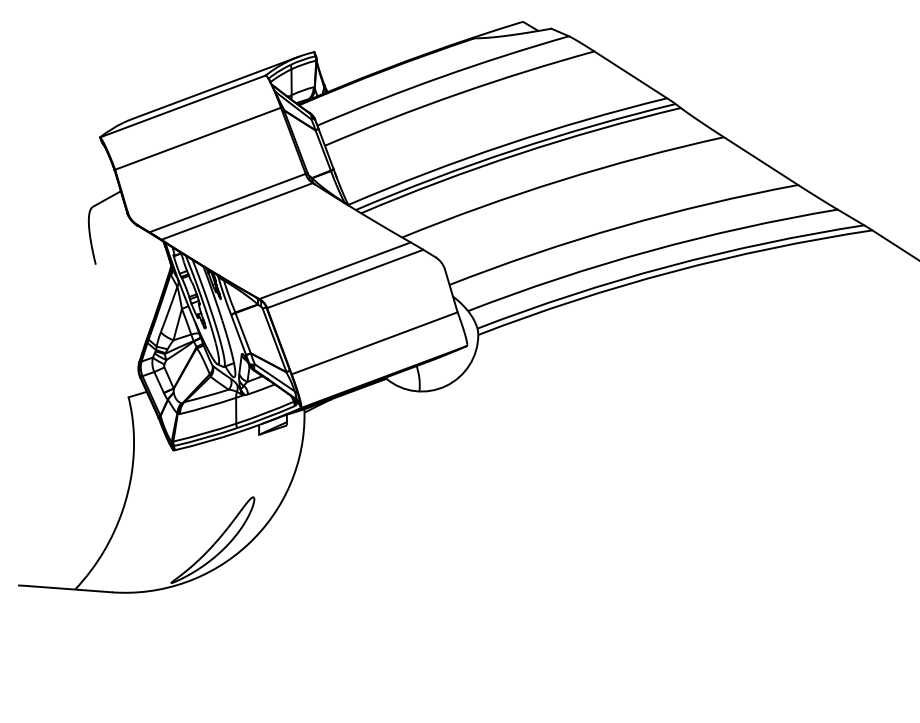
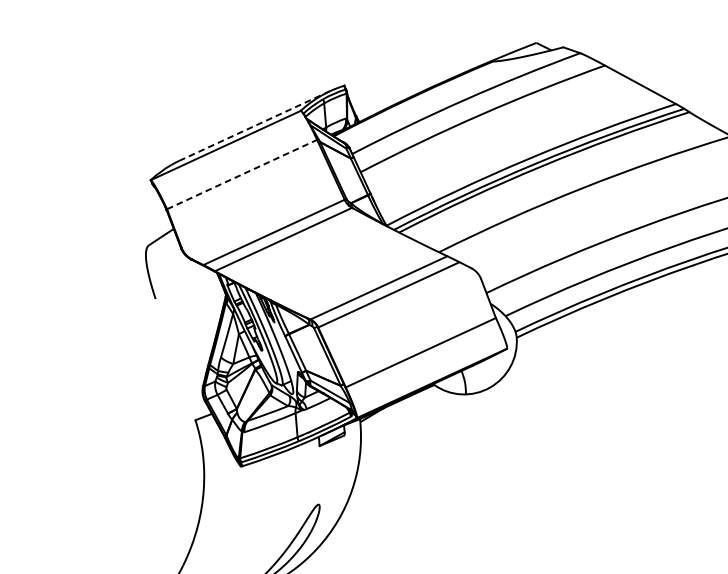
line: (215, 87) -> (254, 125), solid -> dashed
line: (198, 138) -> (242, 174), solid -> dashed

